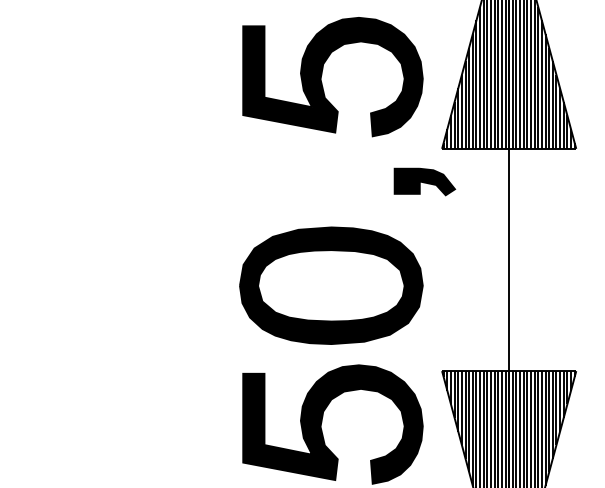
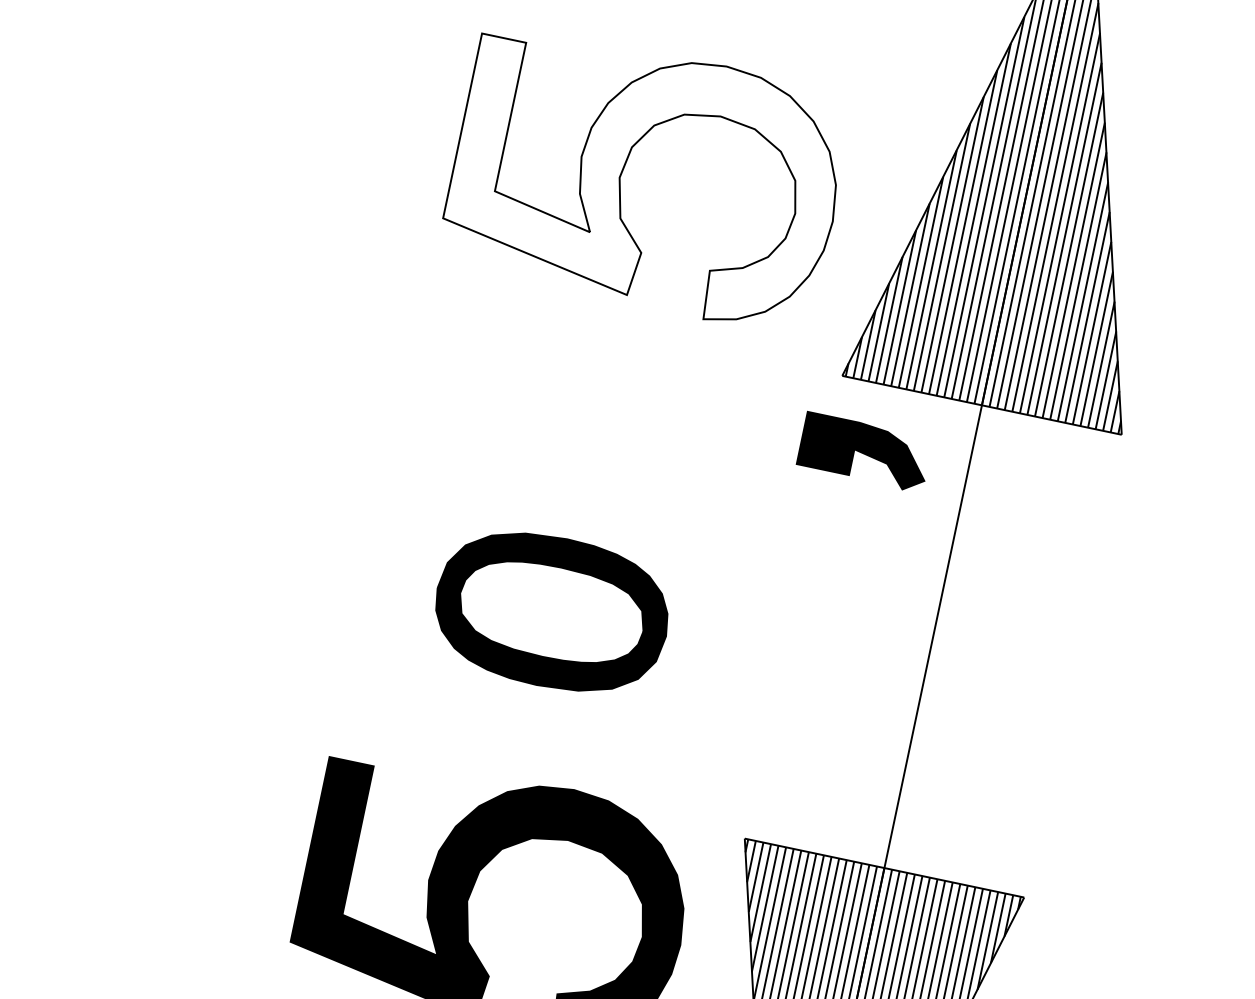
fill: (332, 76) -> (645, 177), removed
part: (424, 181) -> (864, 451), moved
part: (331, 285) -> (552, 611), size x0.6

